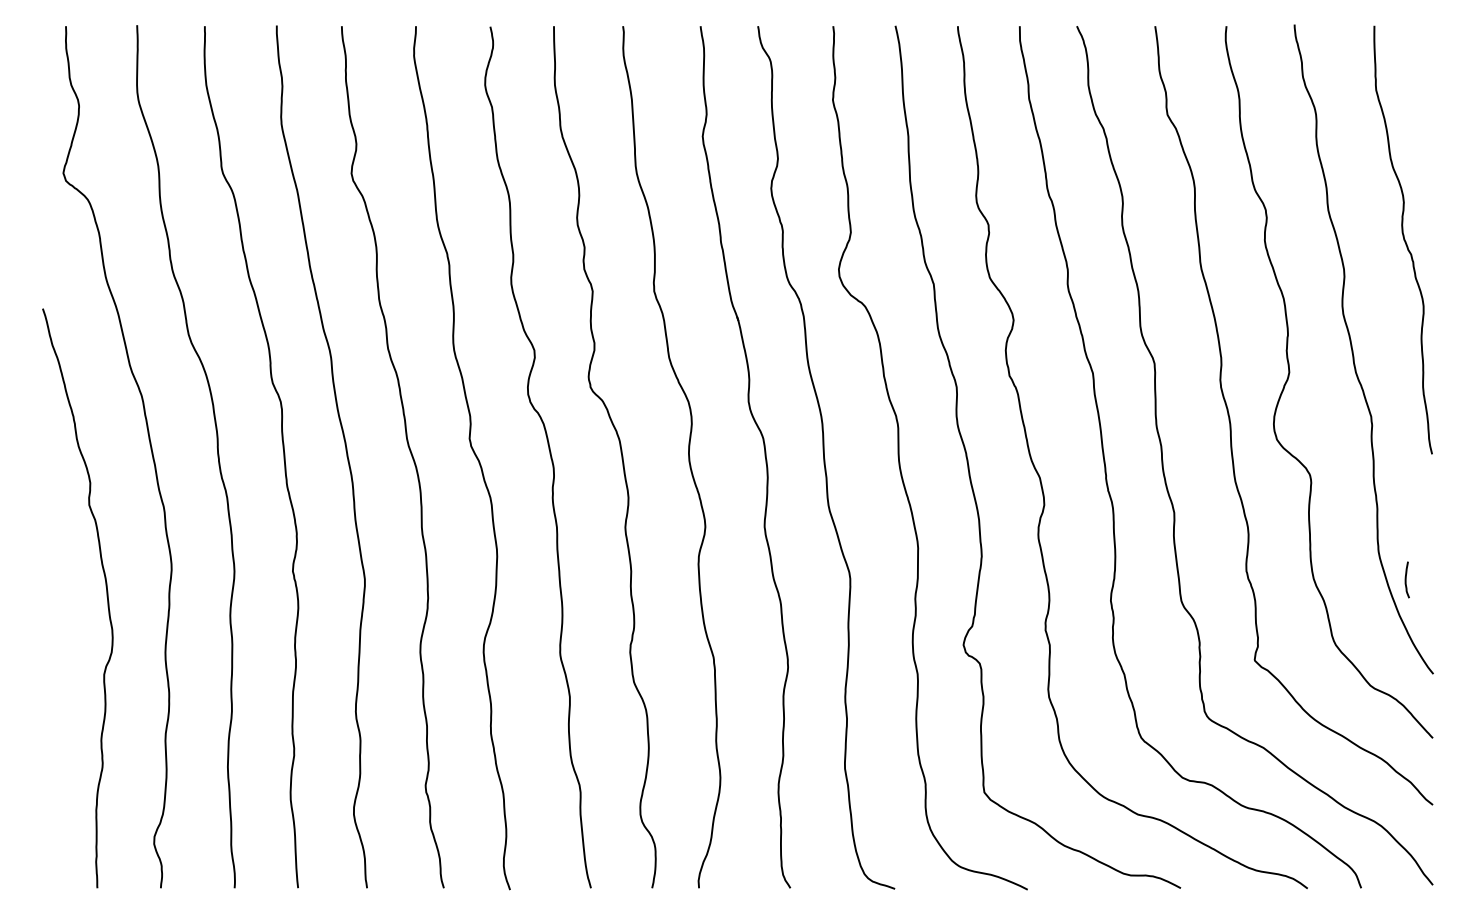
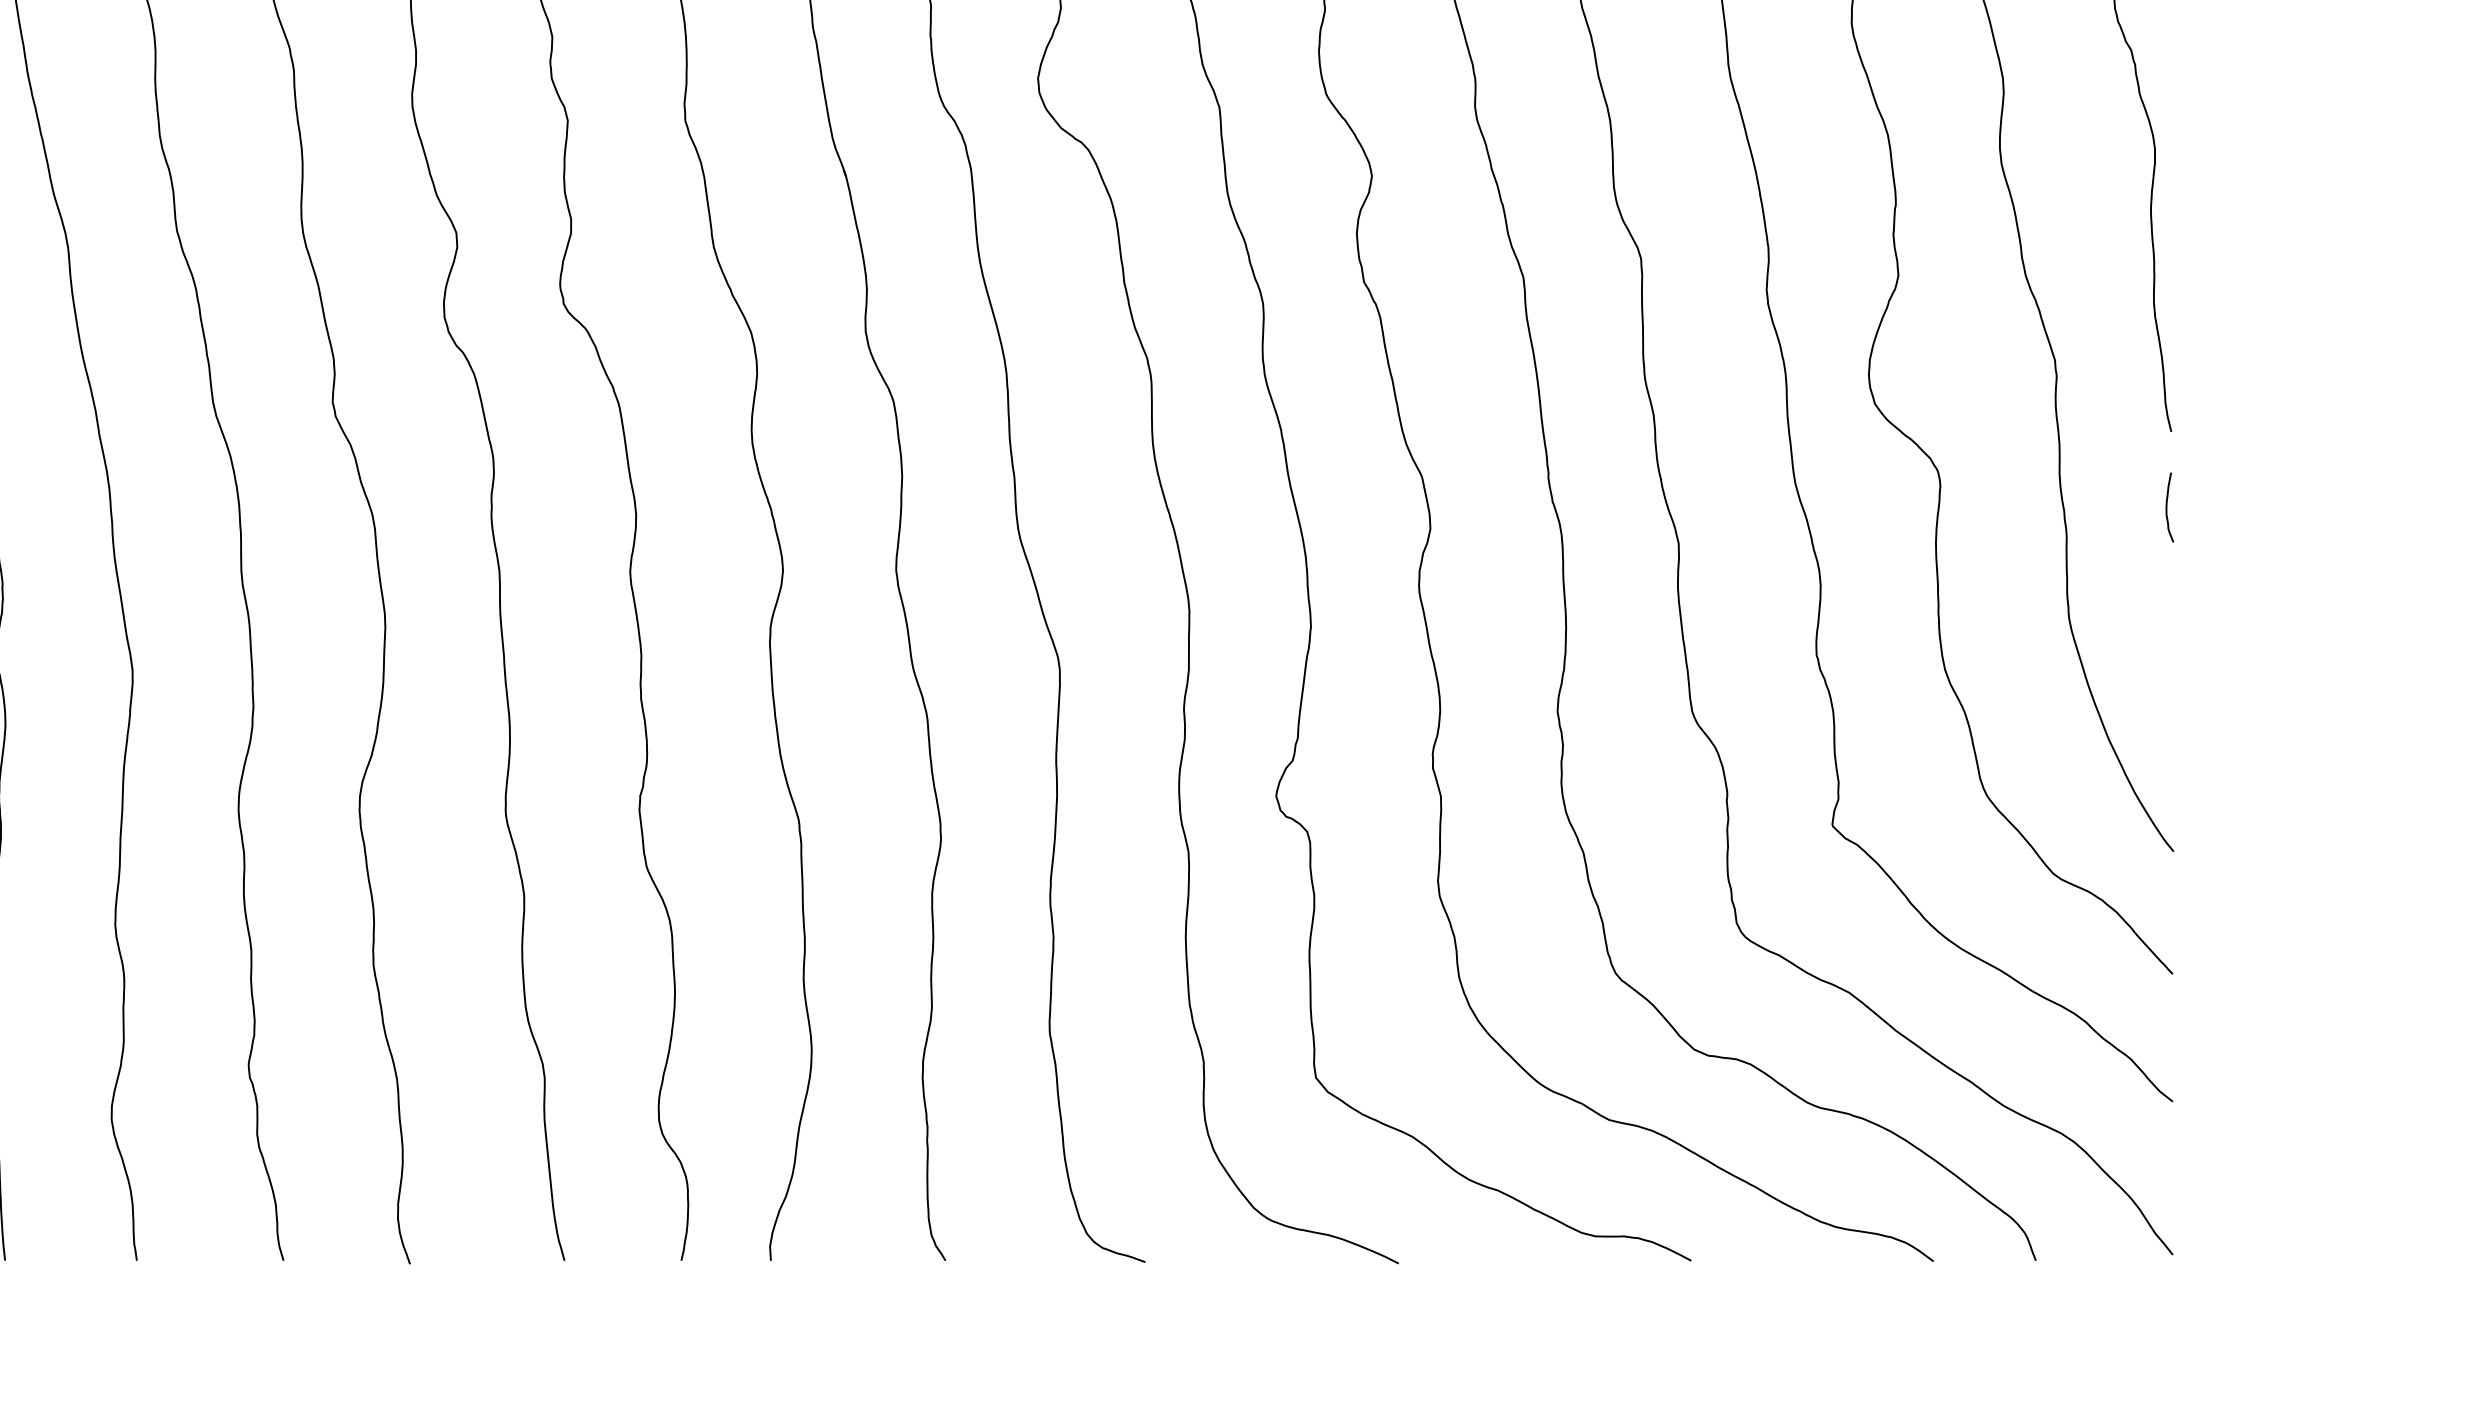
curve: (1406, 579) -> (2168, 506), moved

